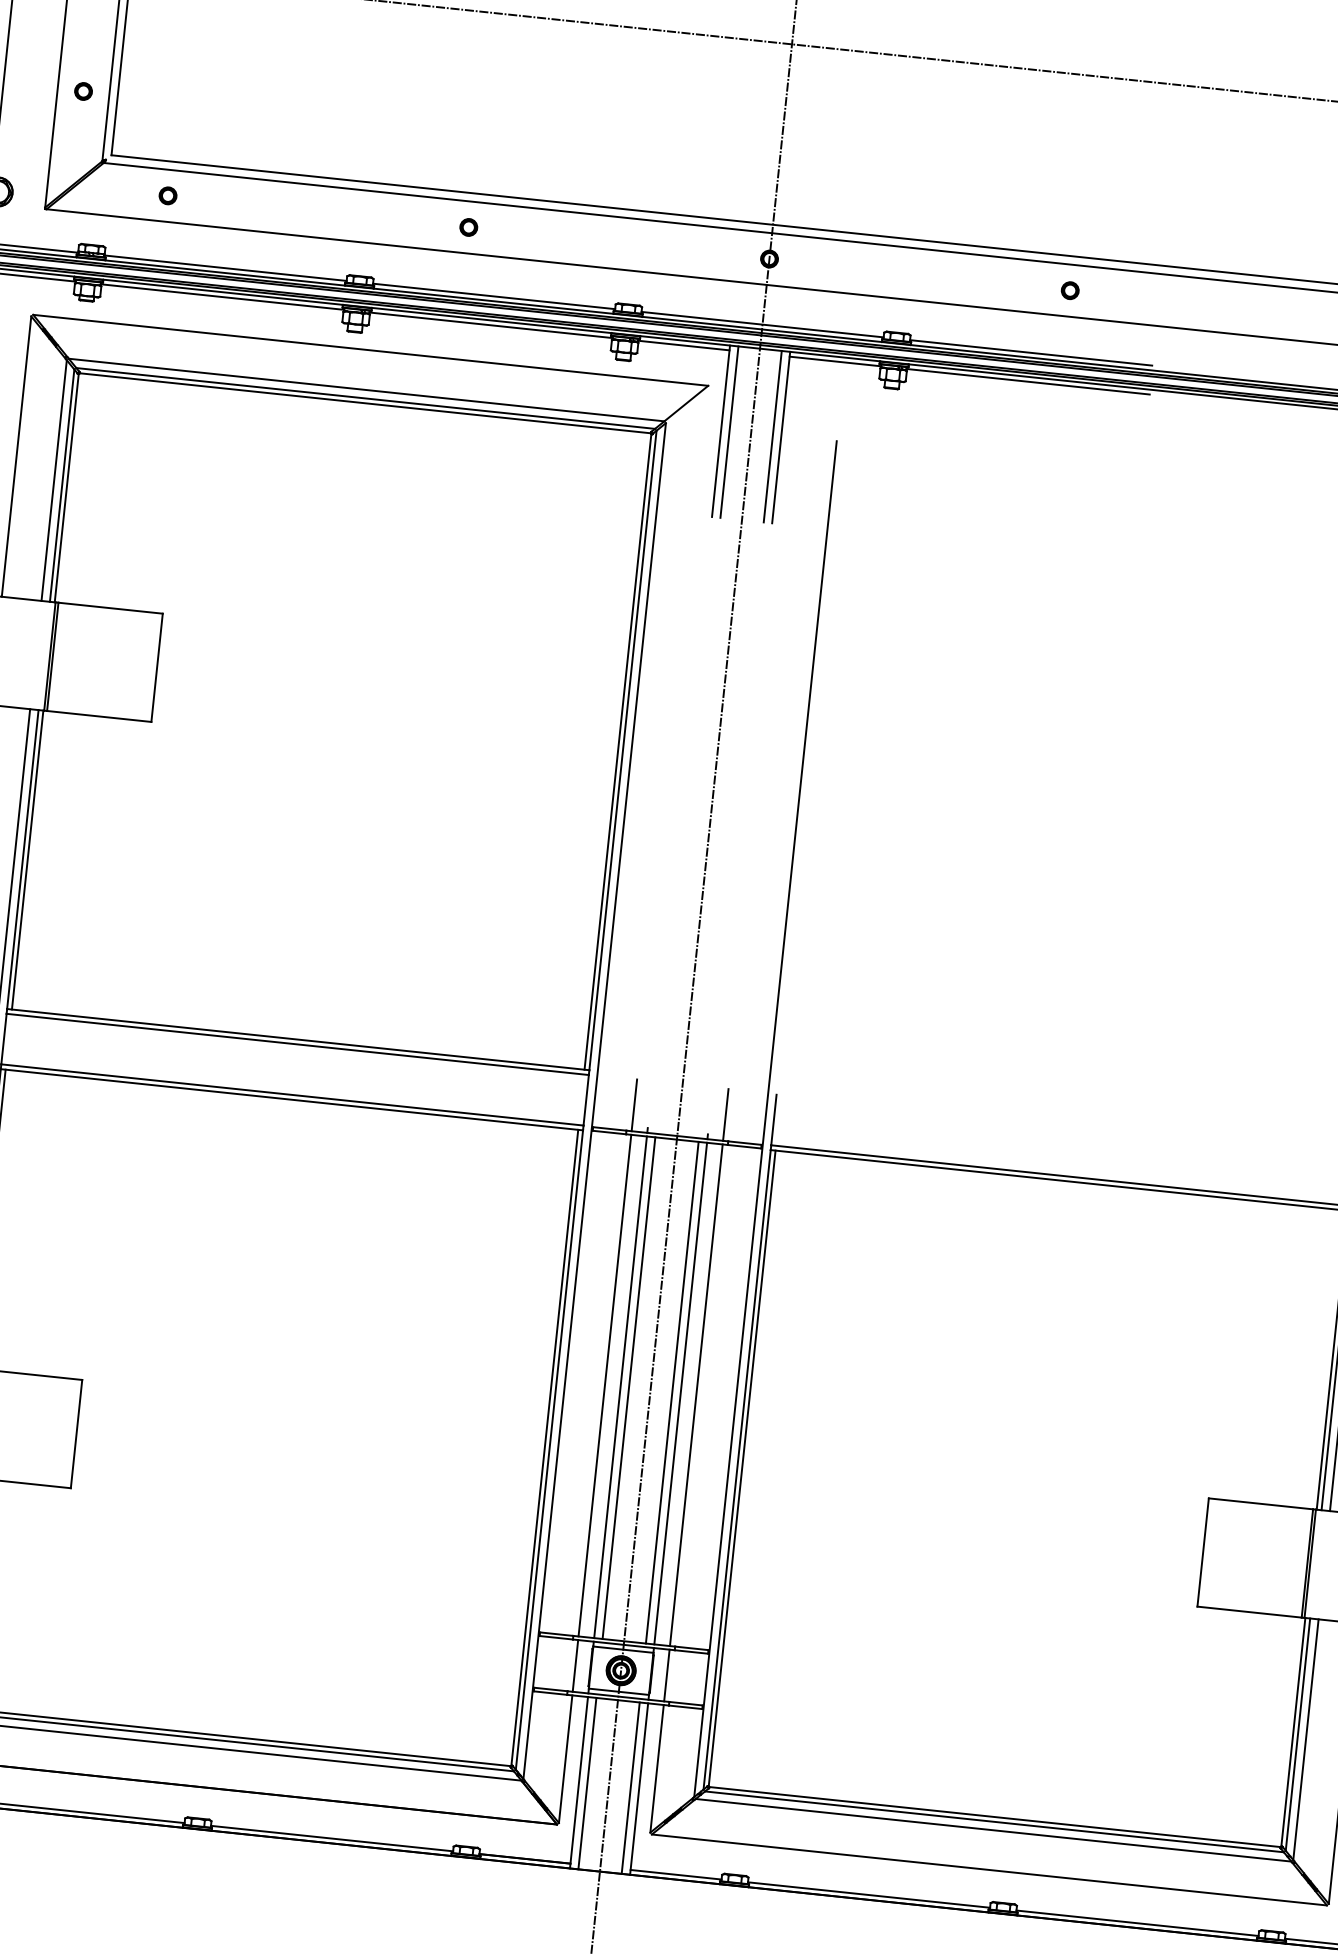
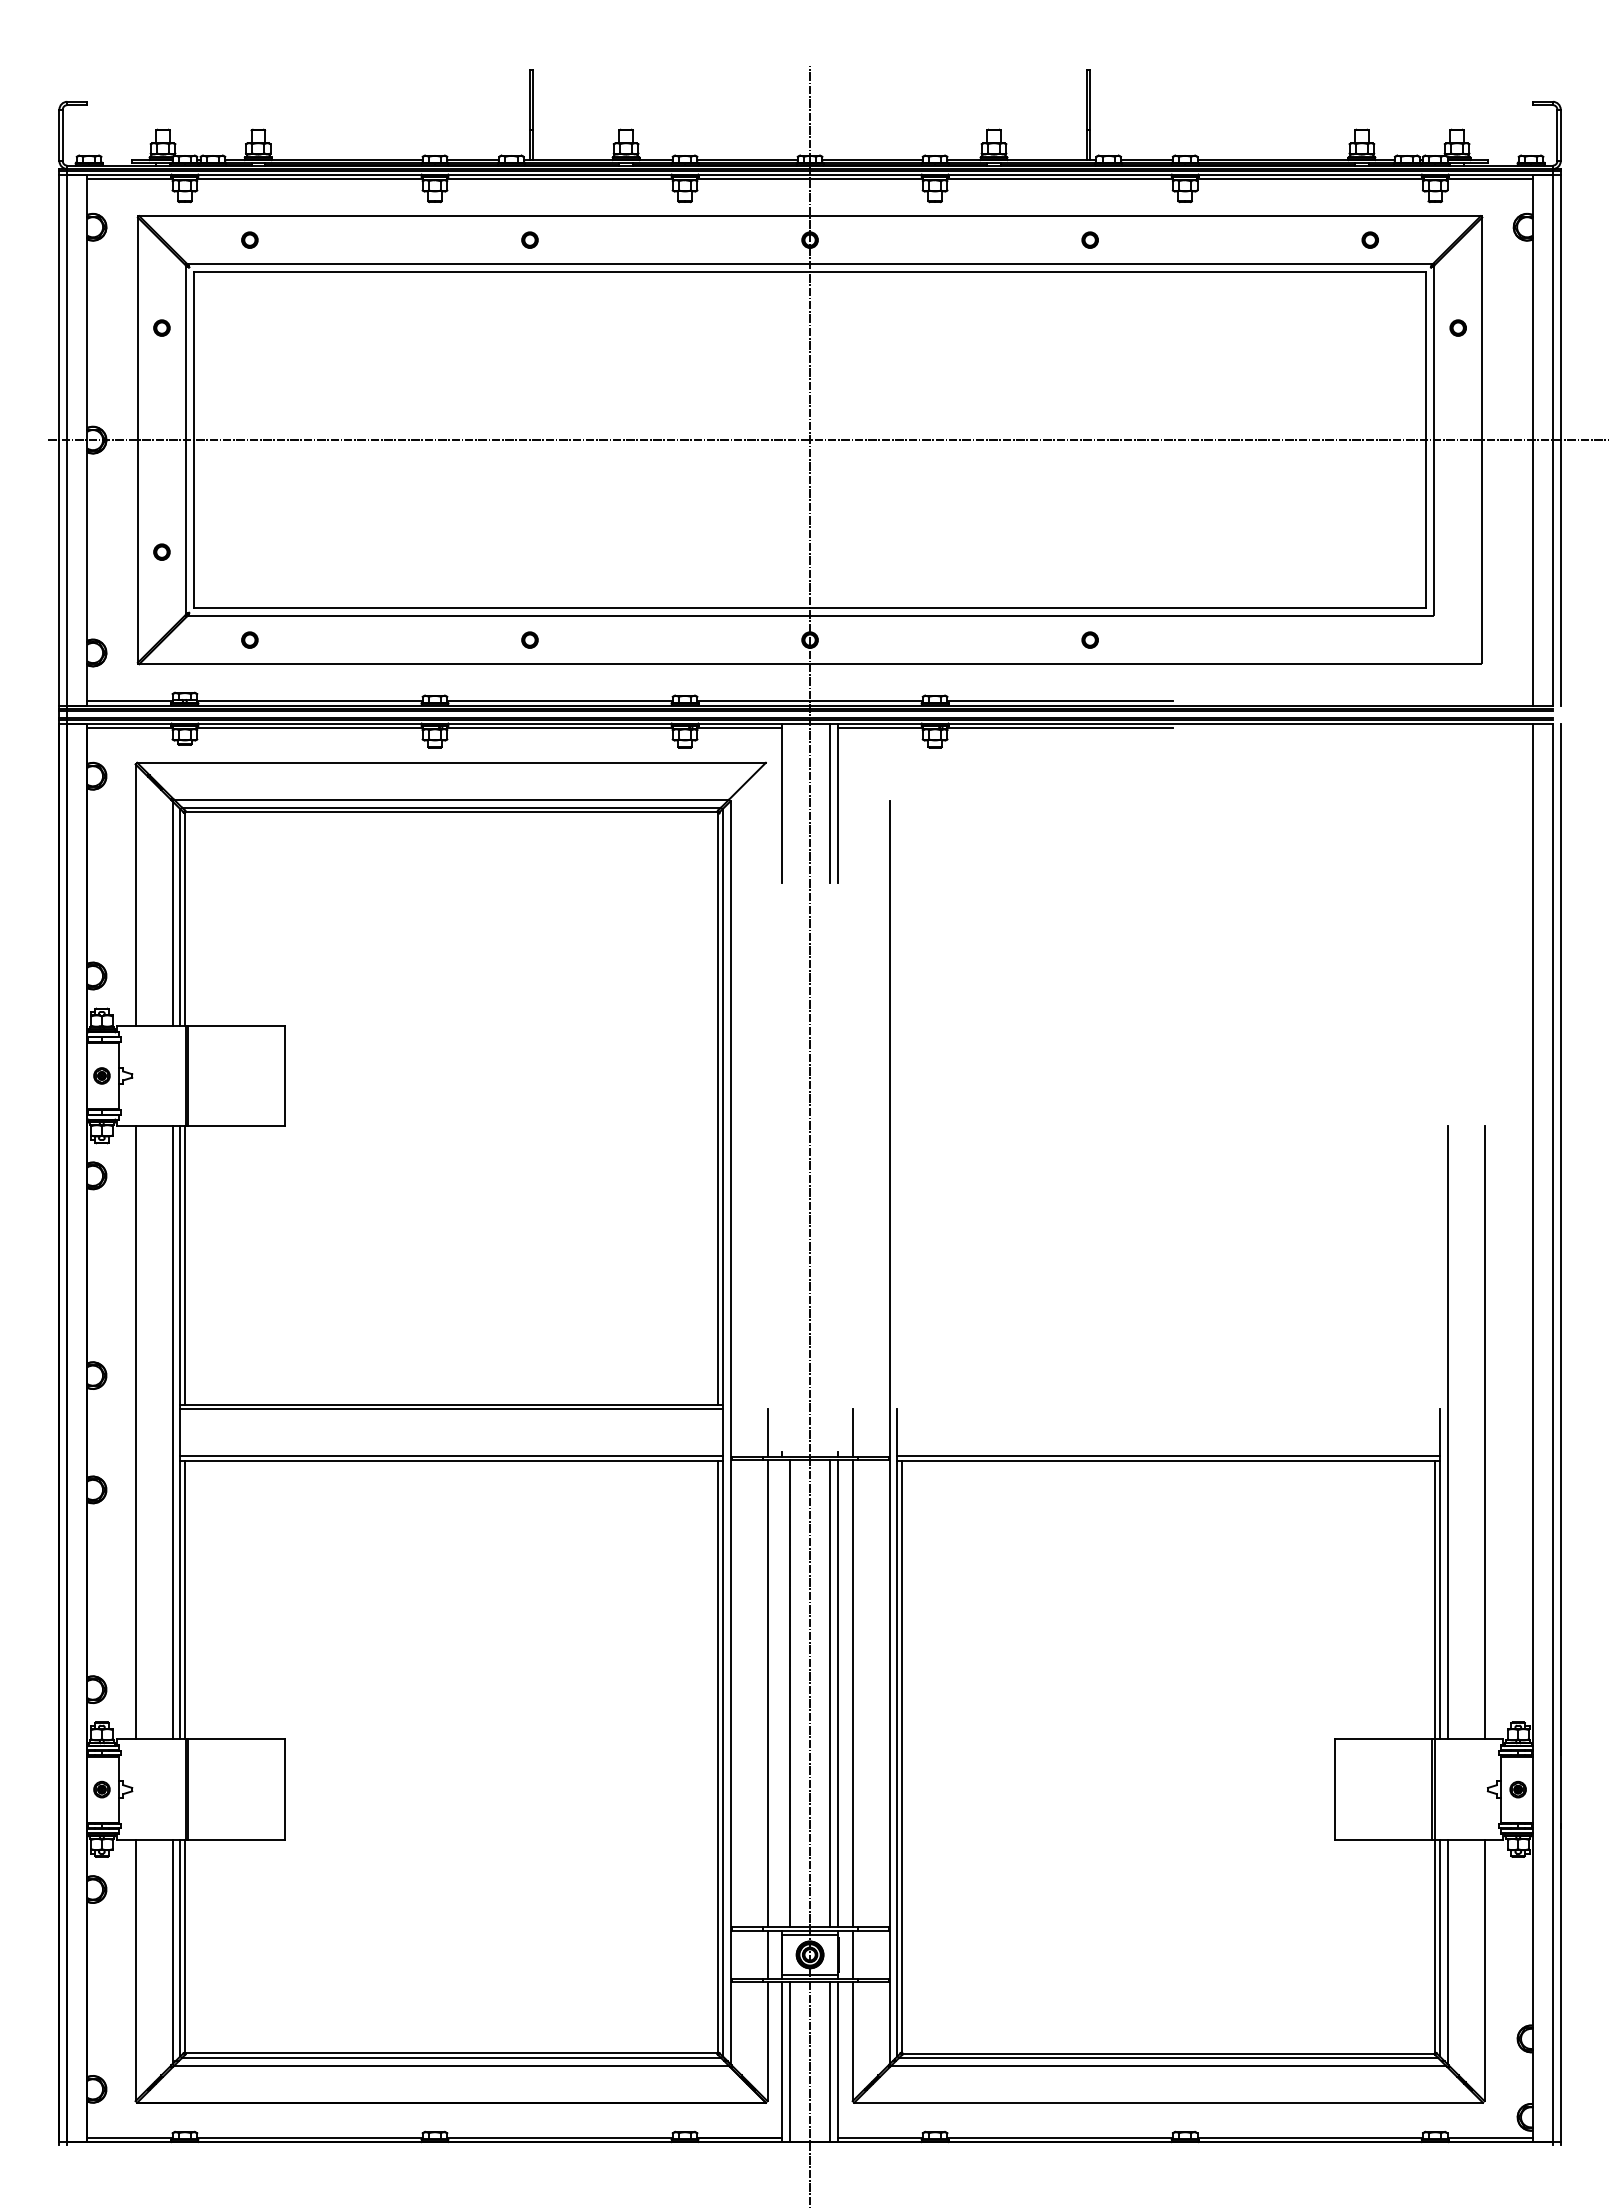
line: (728, 432) -> (789, 803), removed
line: (621, 1386) -> (782, 1693), removed

